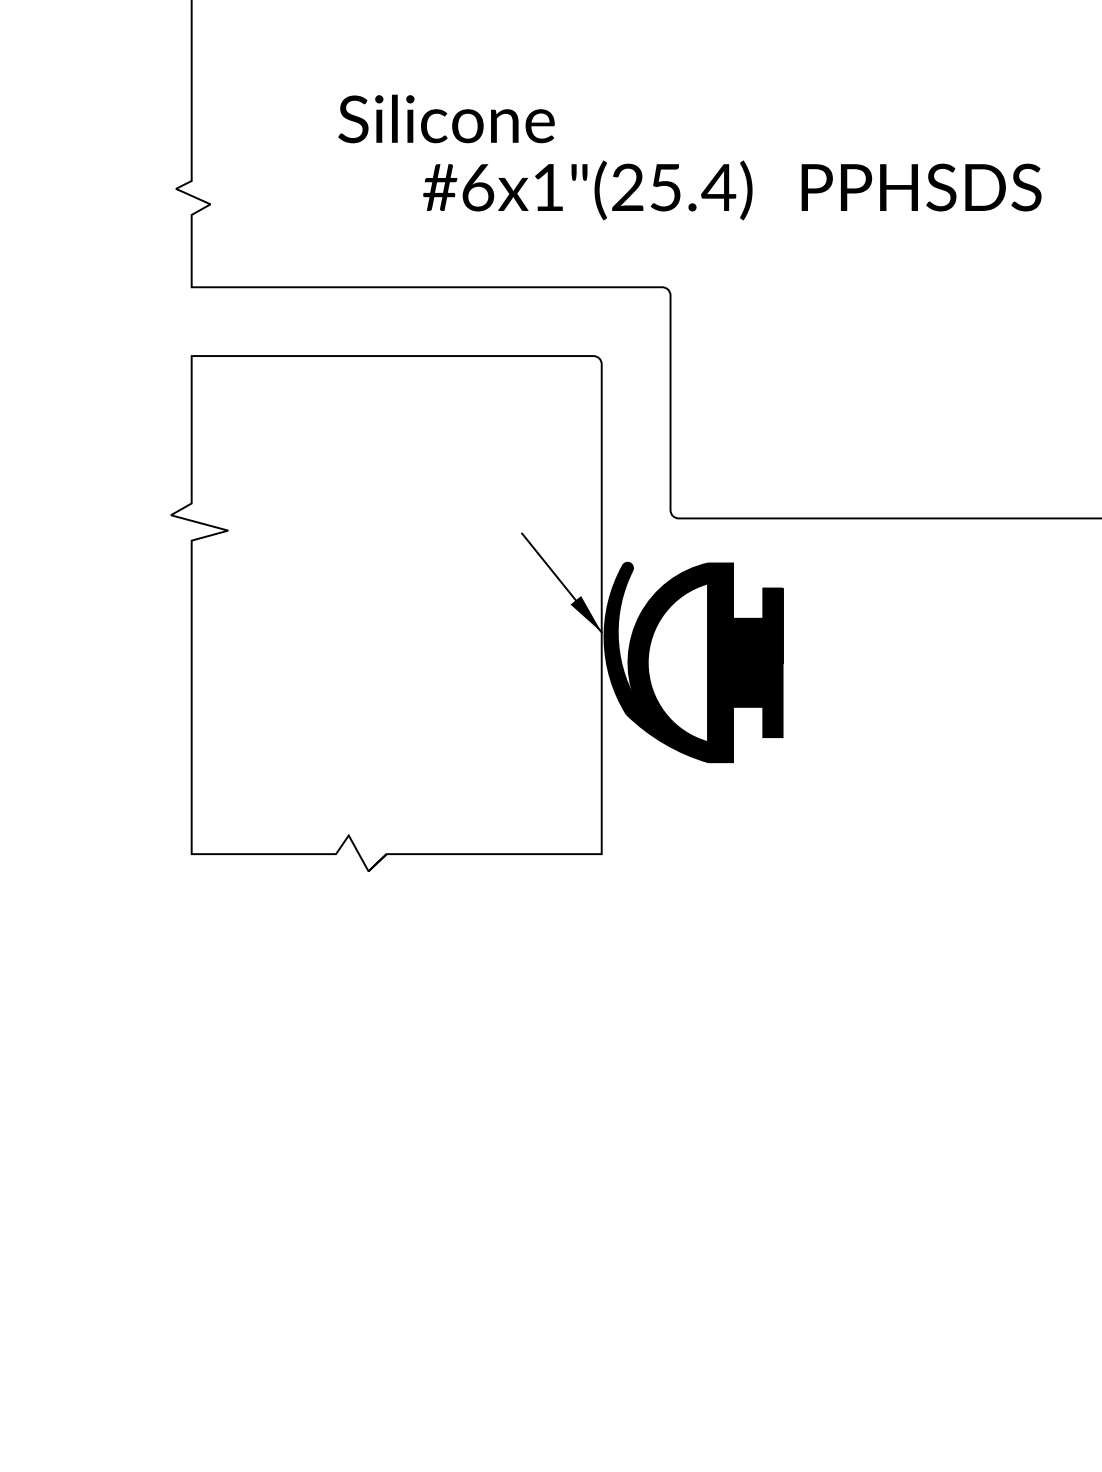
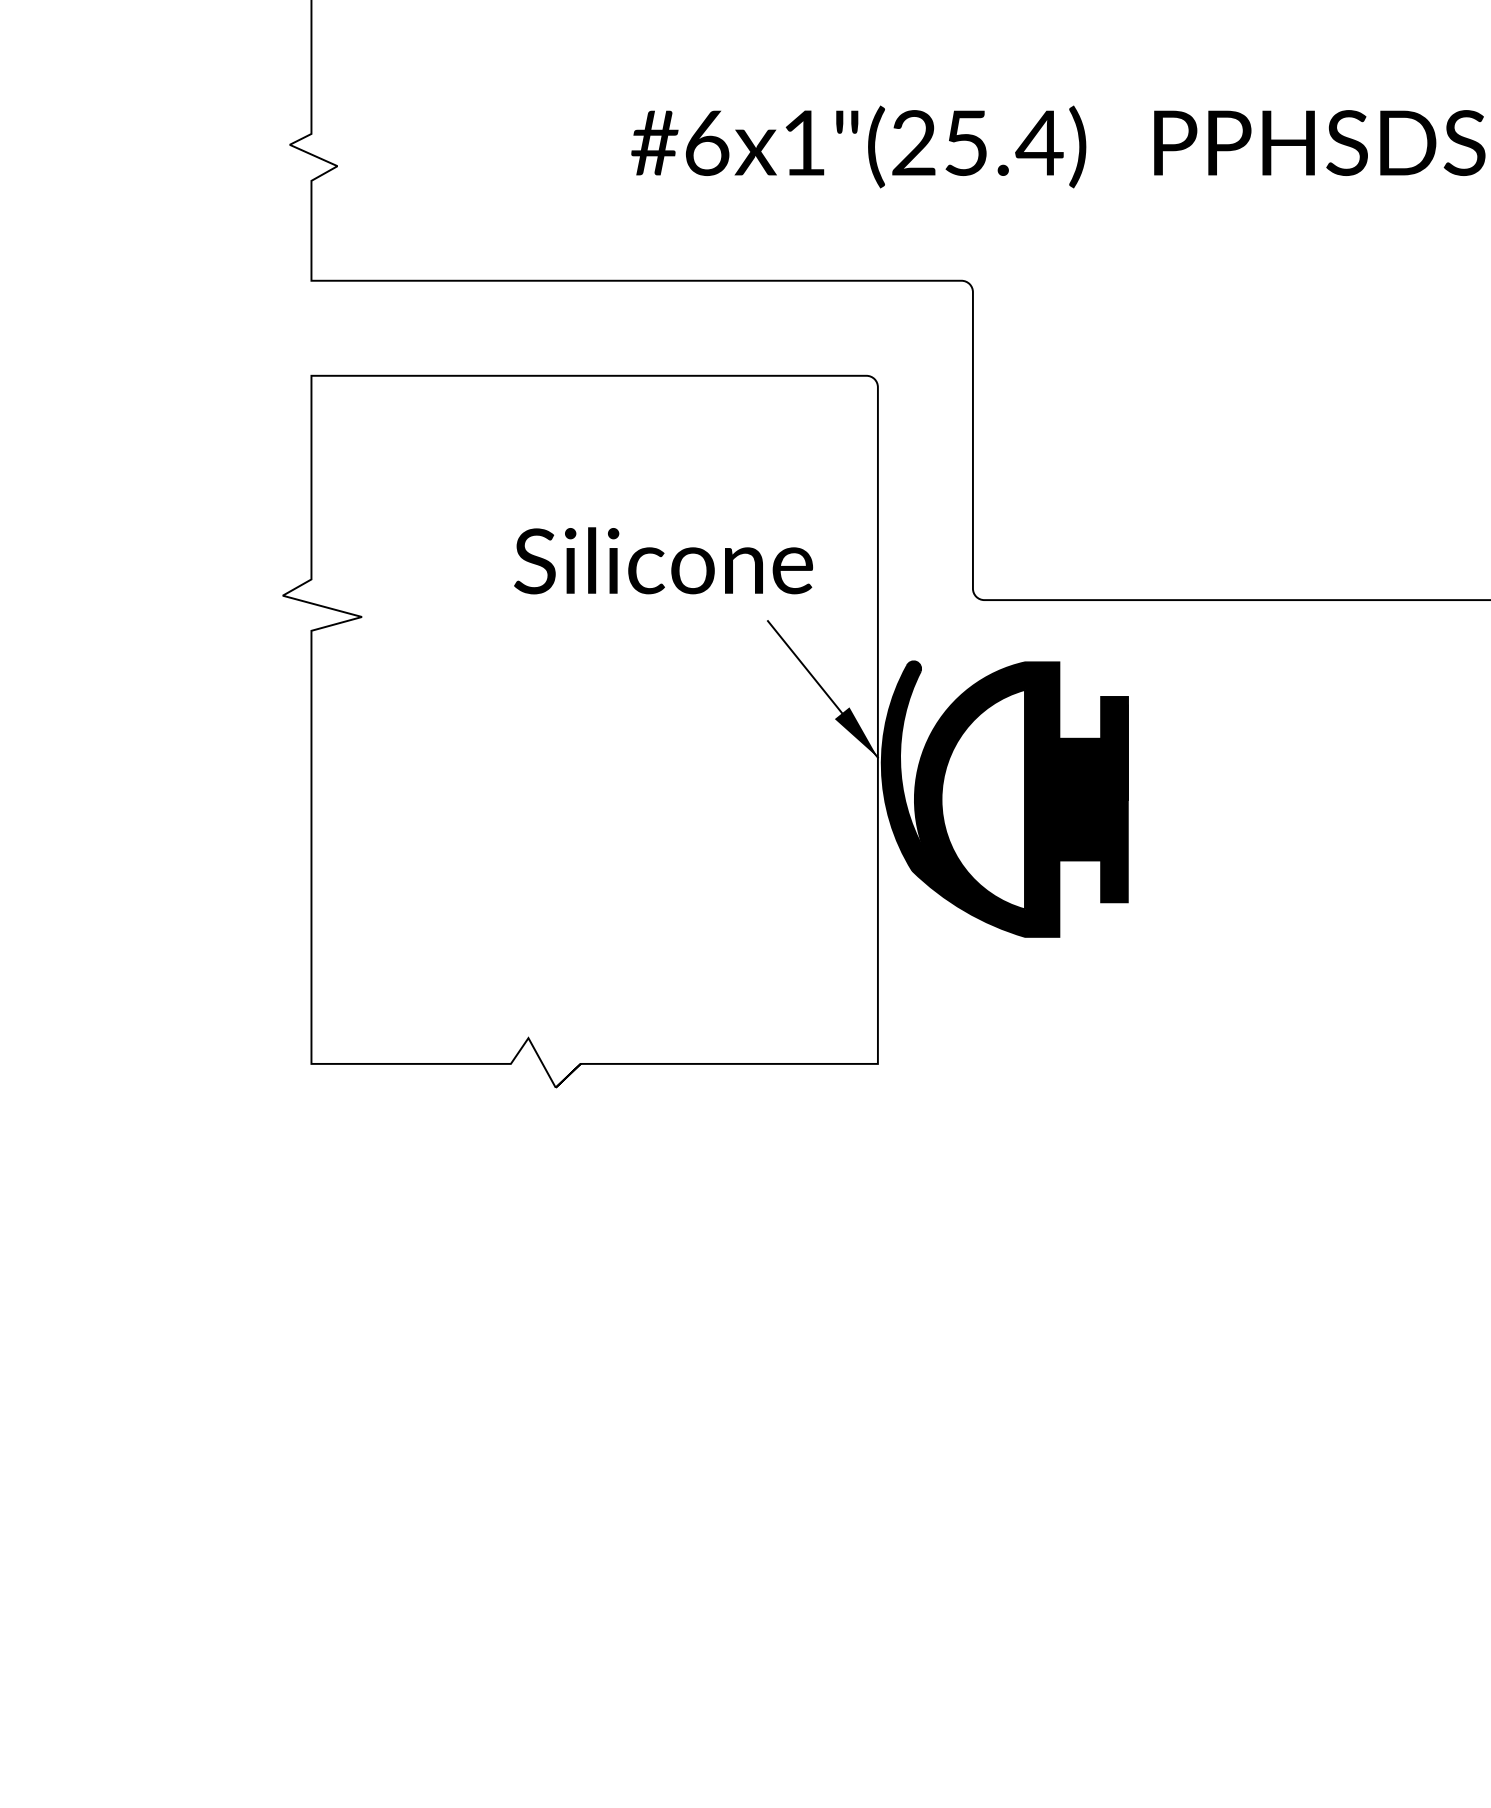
text: (446, 118) -> (663, 560), moved

